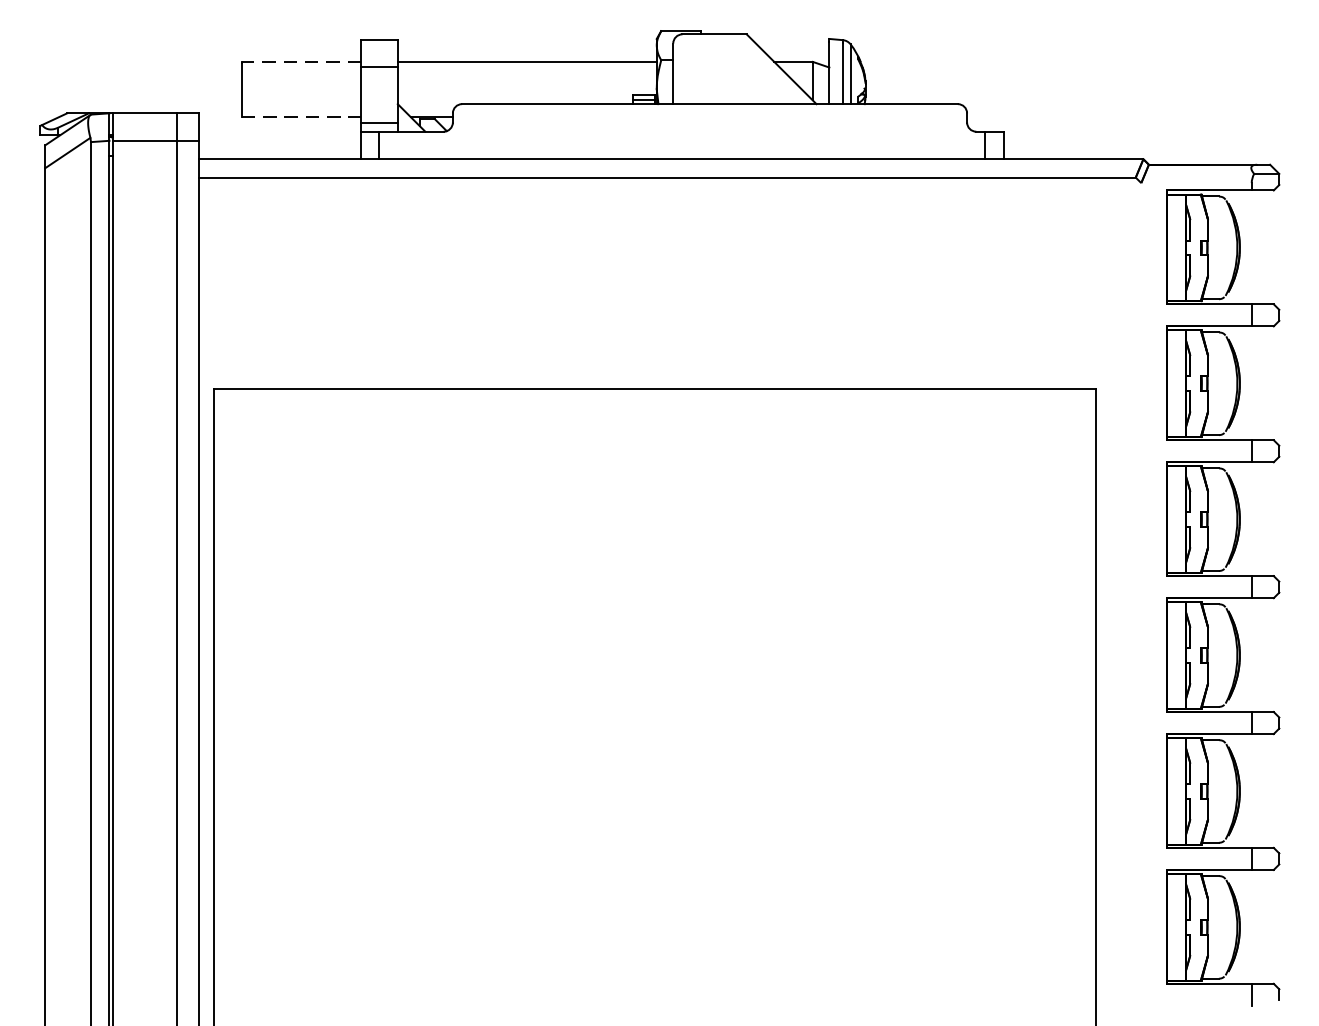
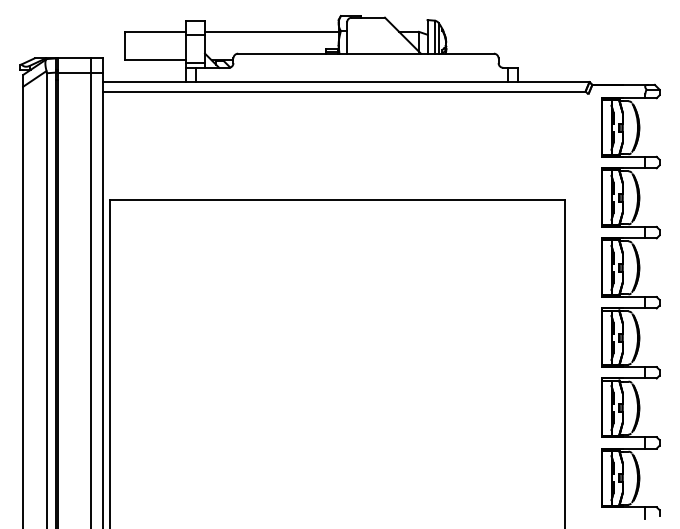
line: (301, 61) -> (155, 31), dashed -> solid
line: (301, 117) -> (155, 60), dashed -> solid

